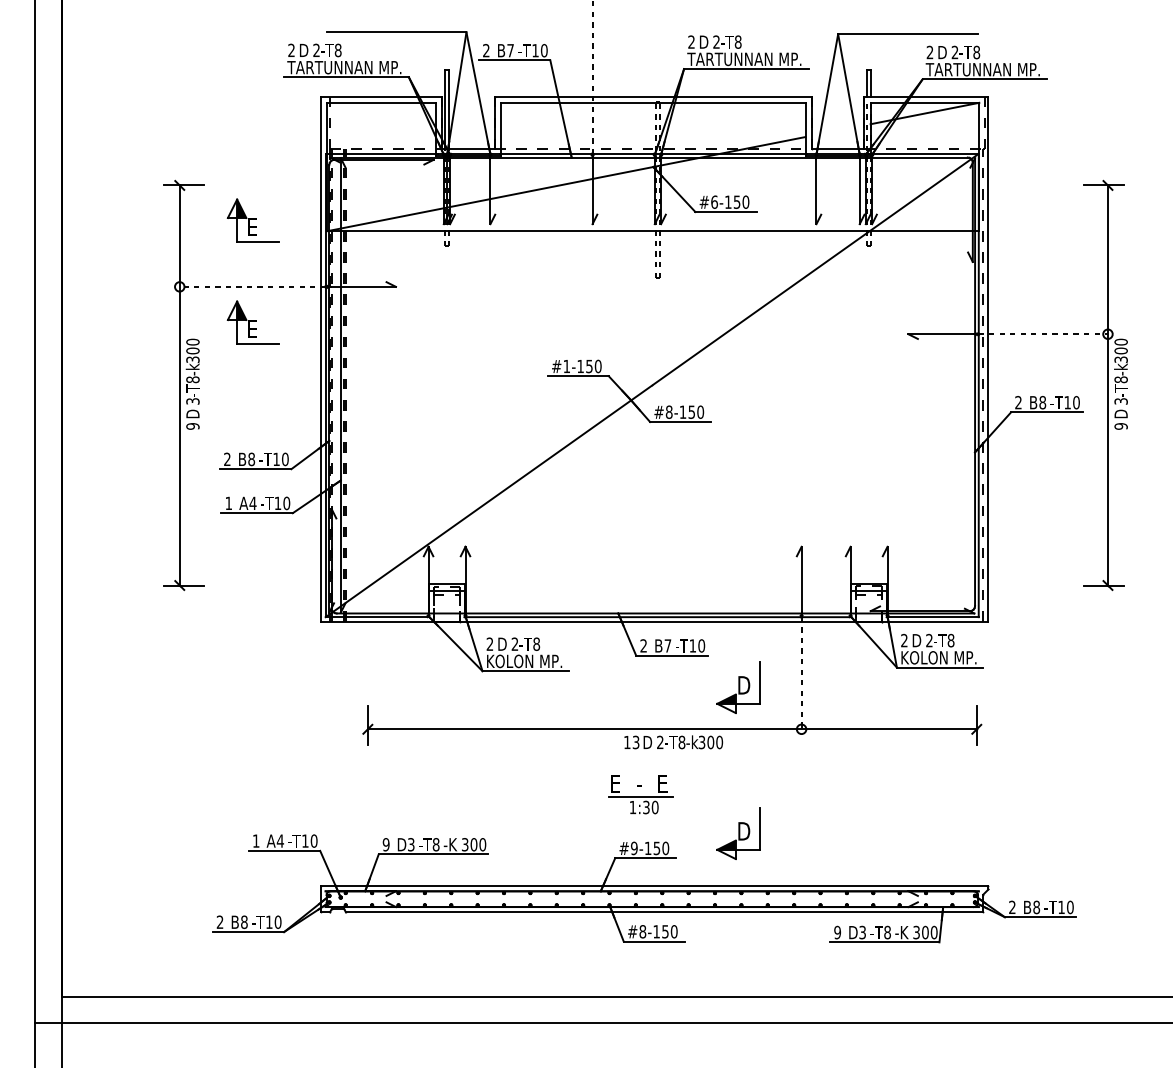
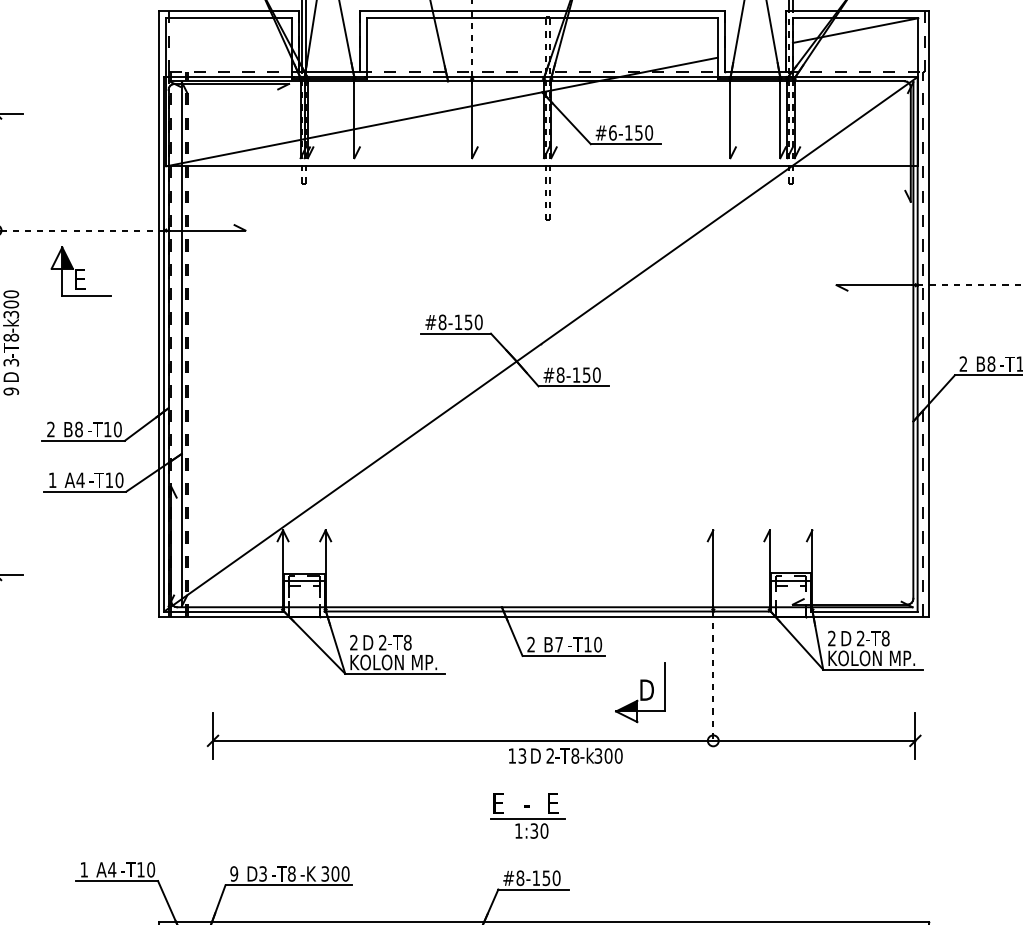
part: (252, 220) -> (79, 153), removed
text: (566, 366) -> (442, 322), #1-150 -> #8-150
part: (738, 833) -> (640, 861), removed
text: (634, 848) -> (520, 878), #9-150 -> #8-150

